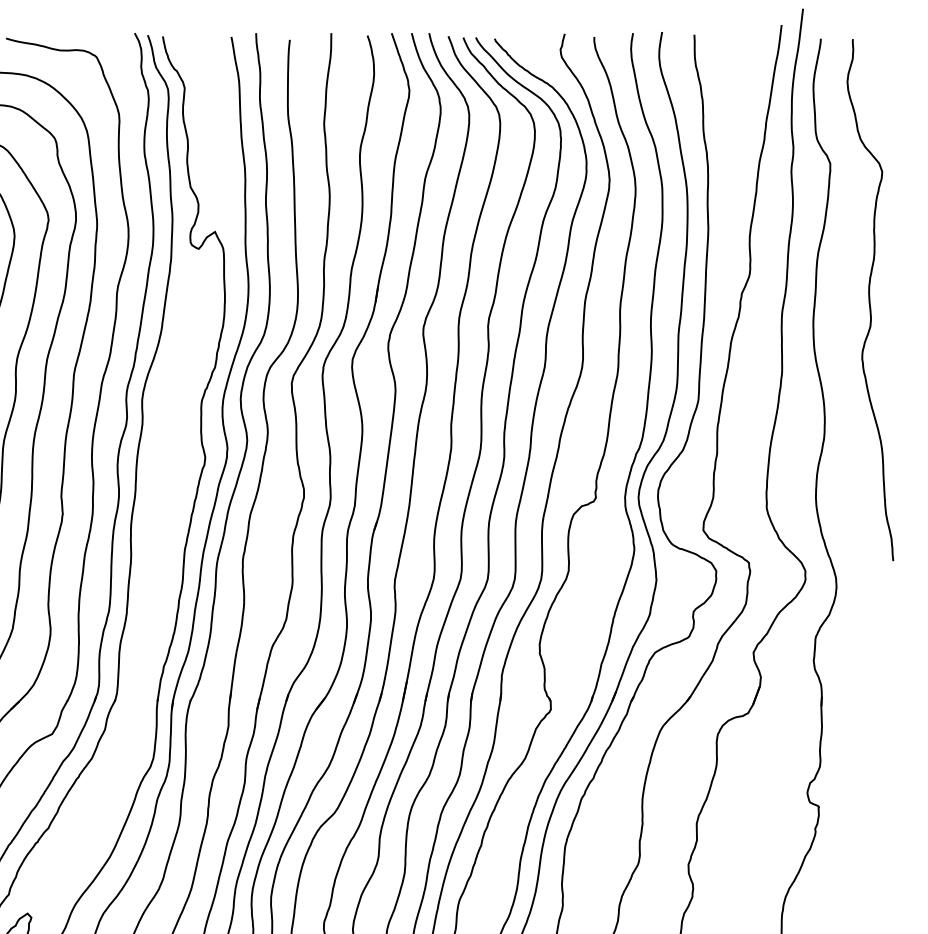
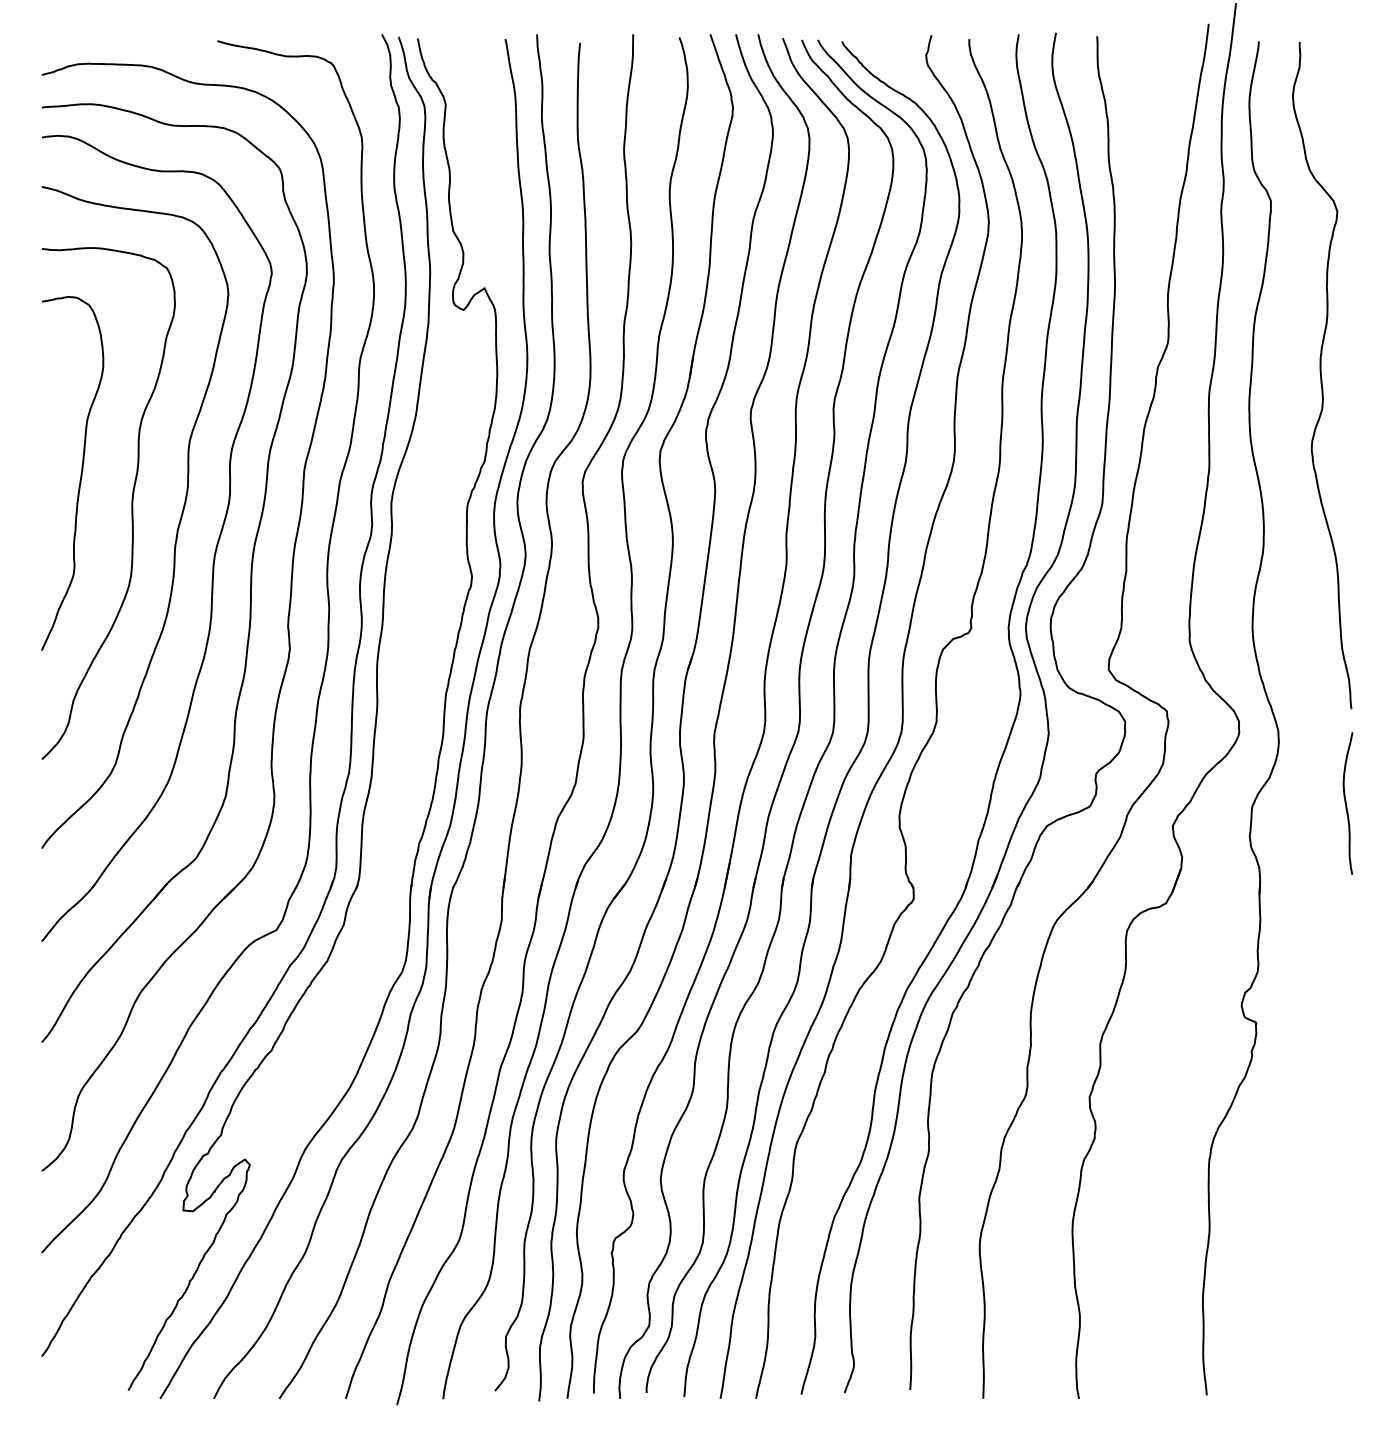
curve: (889, 634) -> (1346, 803), added

